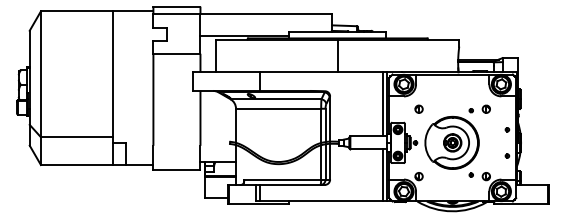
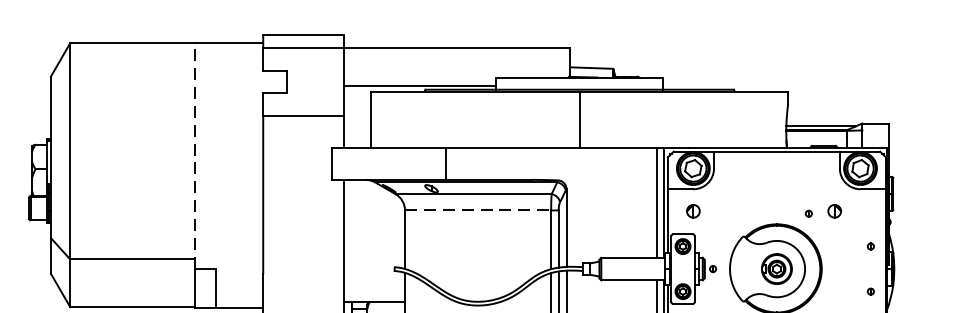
line: (113, 76) -> (194, 155), solid -> dashed
line: (278, 108) -> (477, 210), solid -> dashed
part: (418, 108) -> (692, 210), moved

